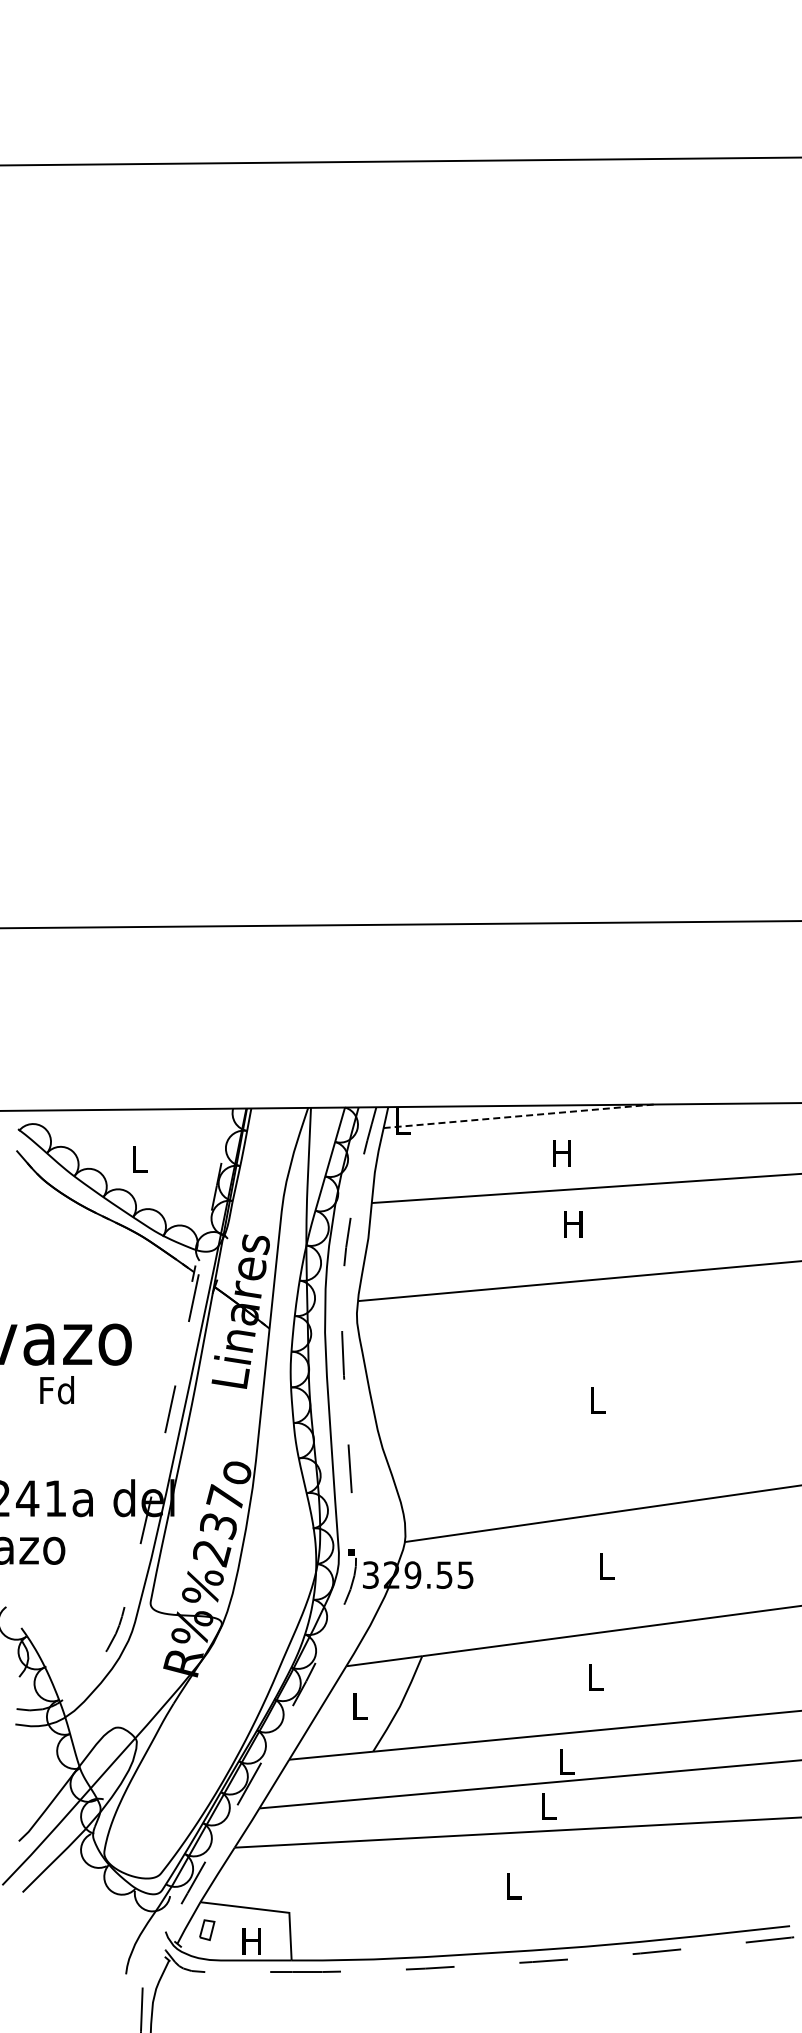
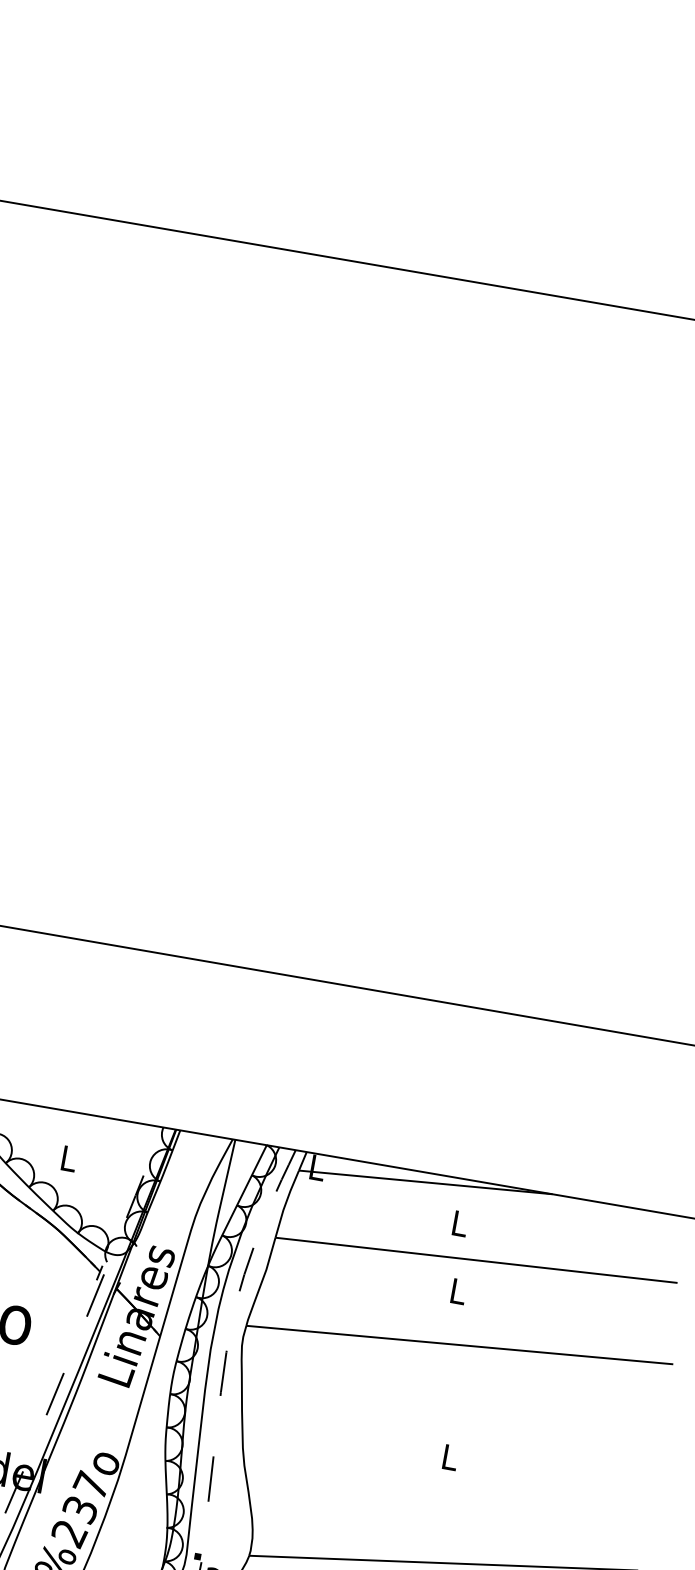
line: (519, 1116) -> (426, 1182), dashed -> solid
text: (561, 1153) -> (458, 1223), H -> L
text: (573, 1224) -> (457, 1291), H -> L

